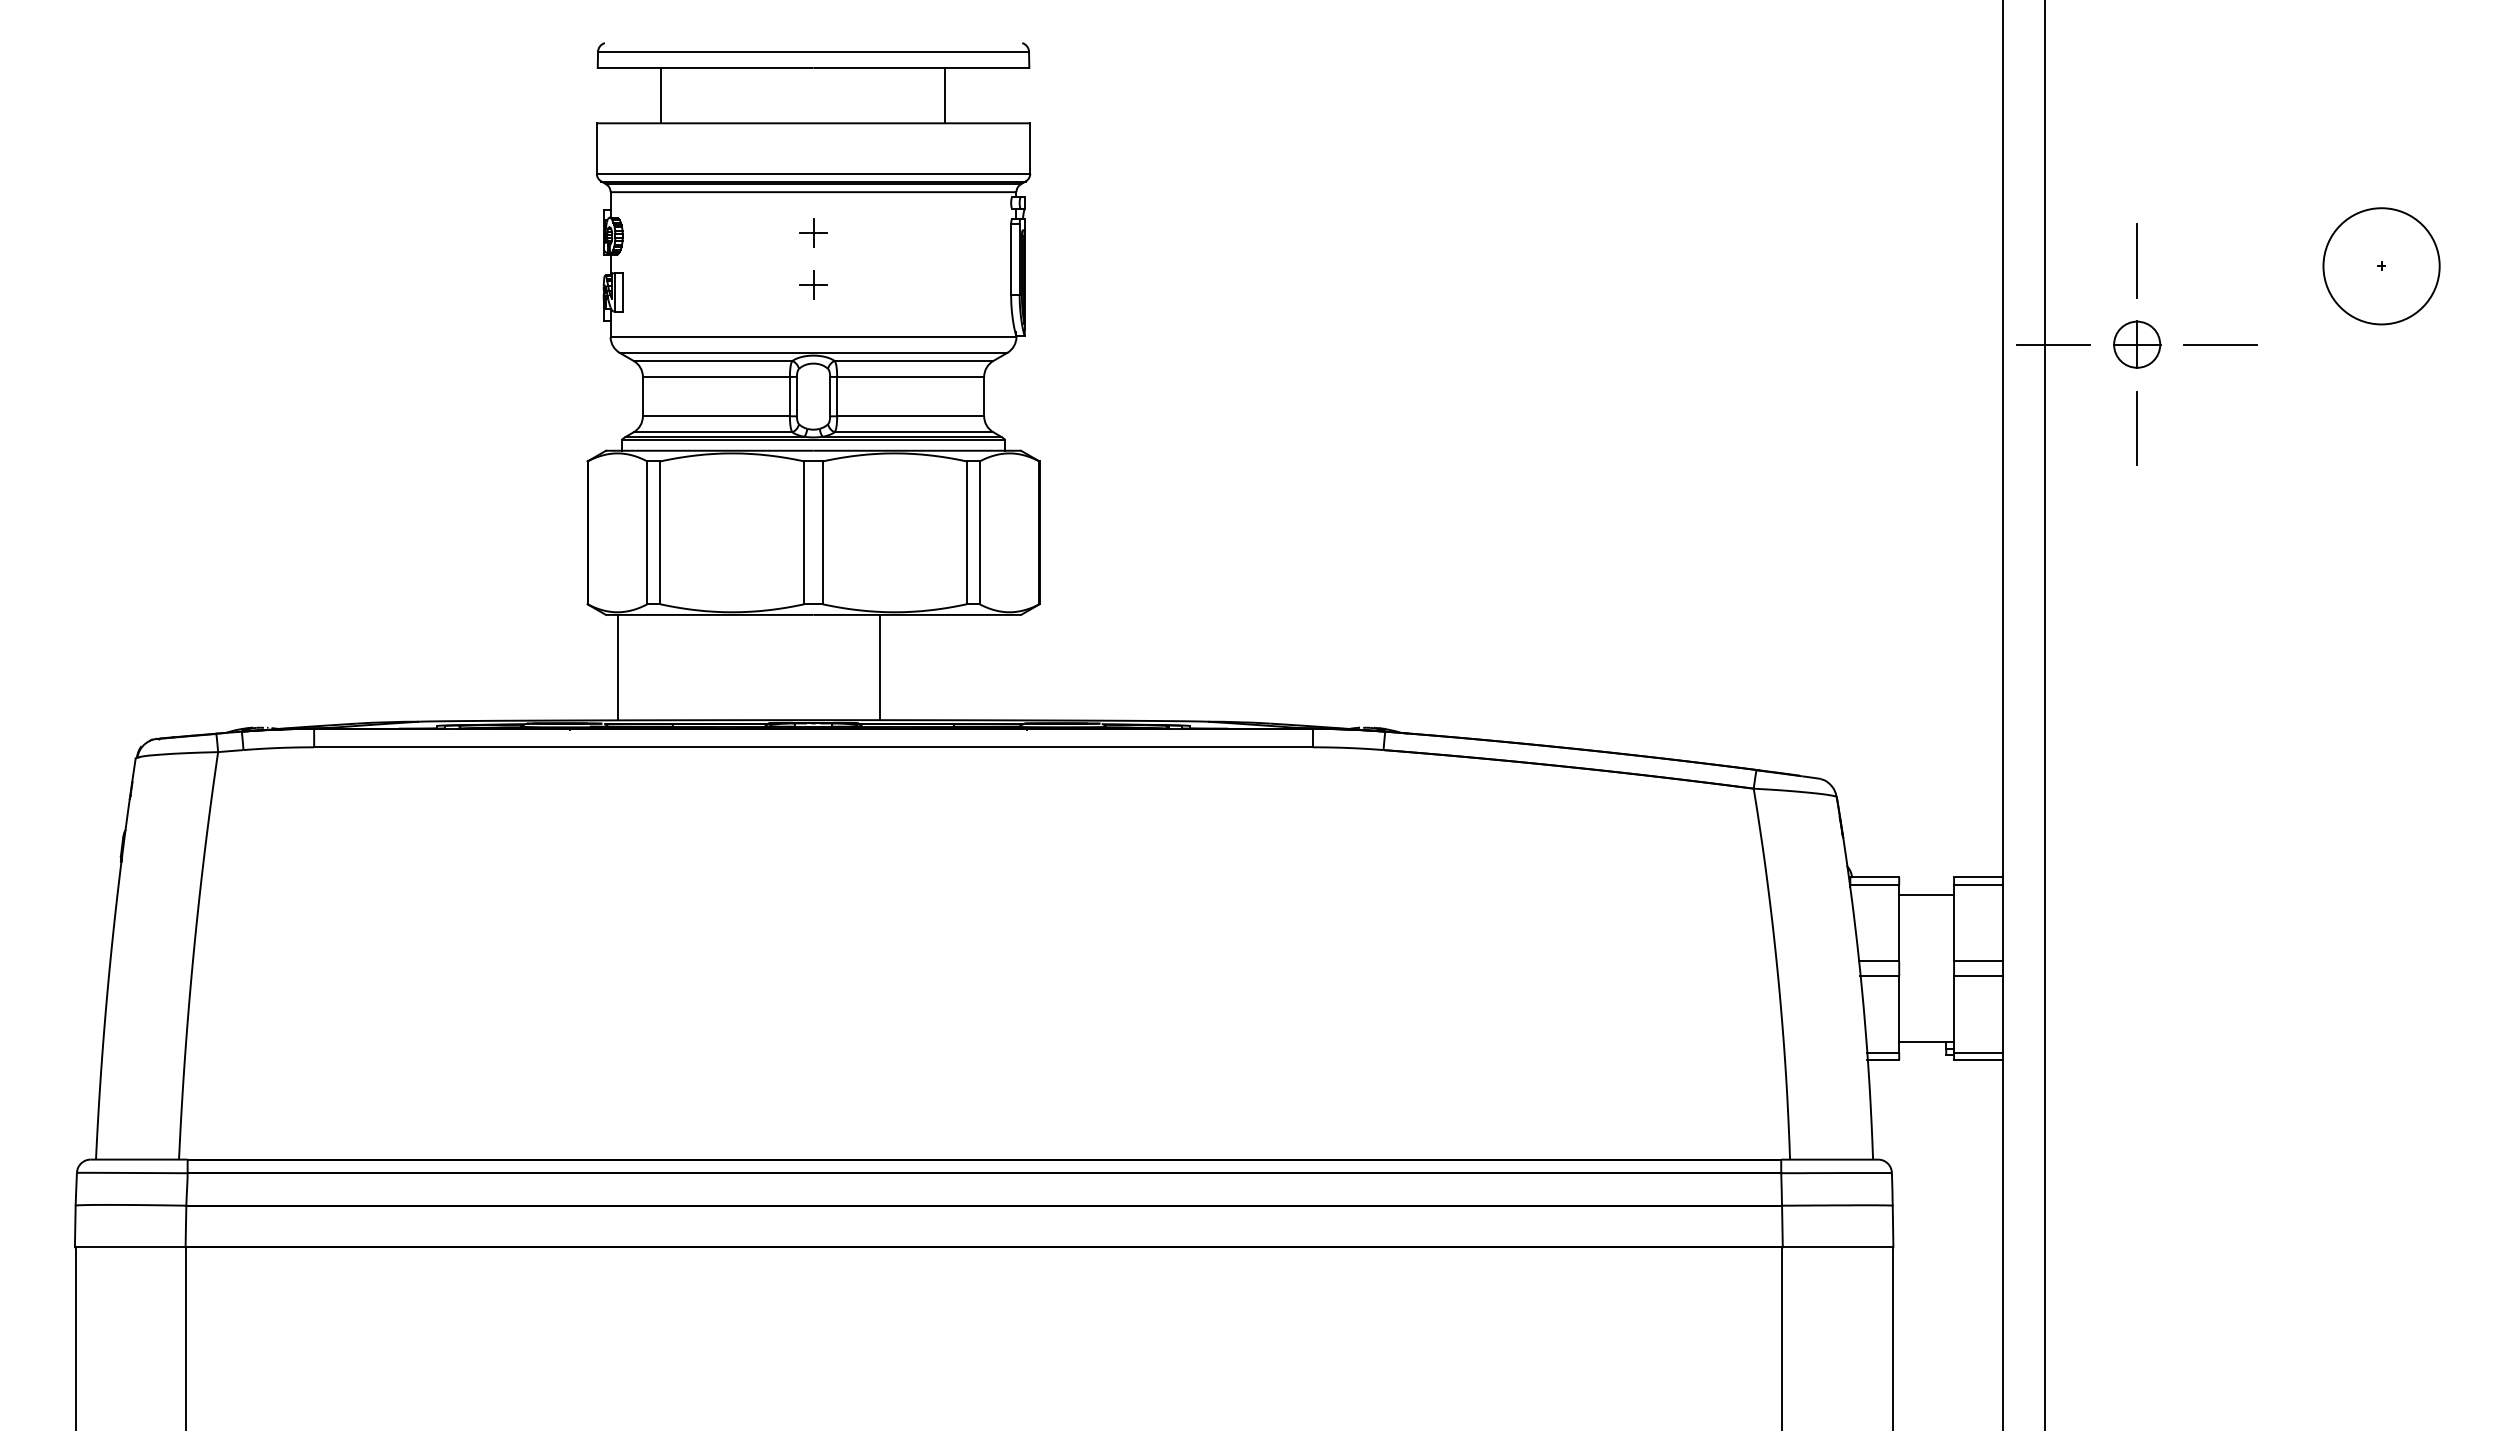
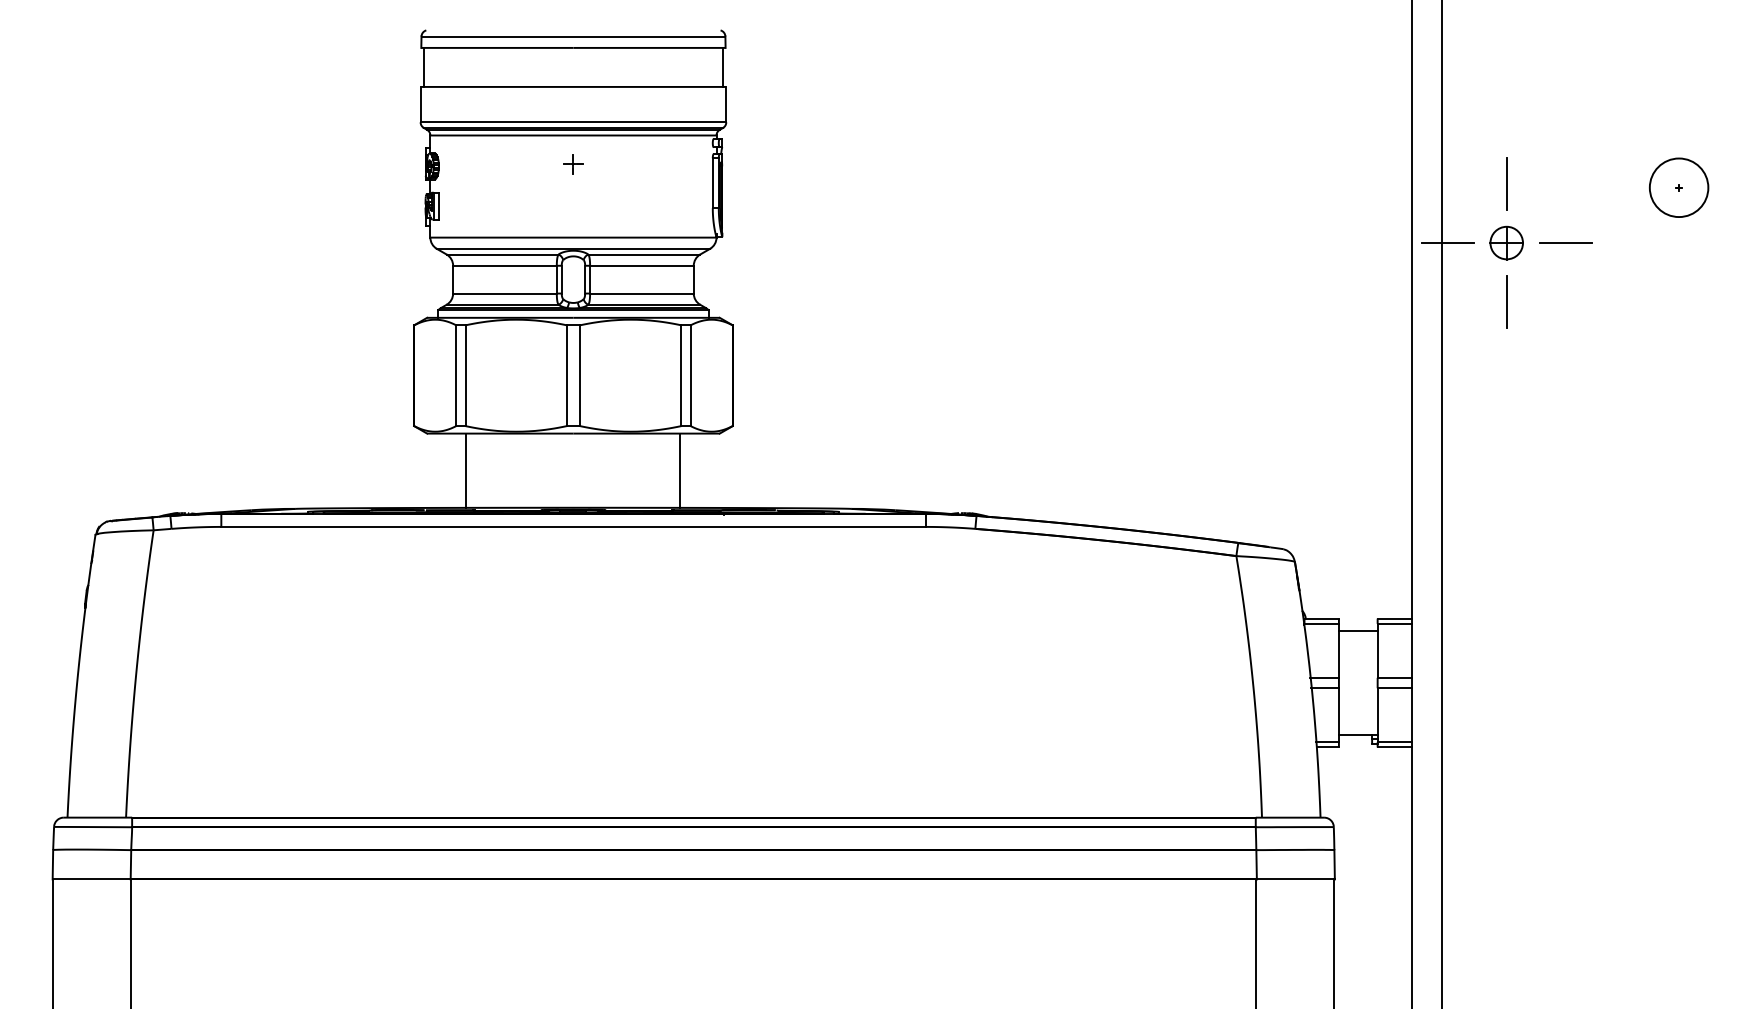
line: (661, 95) -> (423, 67), moved
line: (944, 95) -> (722, 67), moved
circle: (2381, 265) -> (1679, 187), size x0.71
part: (813, 284) -> (573, 200), removed
line: (617, 667) -> (466, 470), moved
line: (880, 667) -> (680, 470), moved

